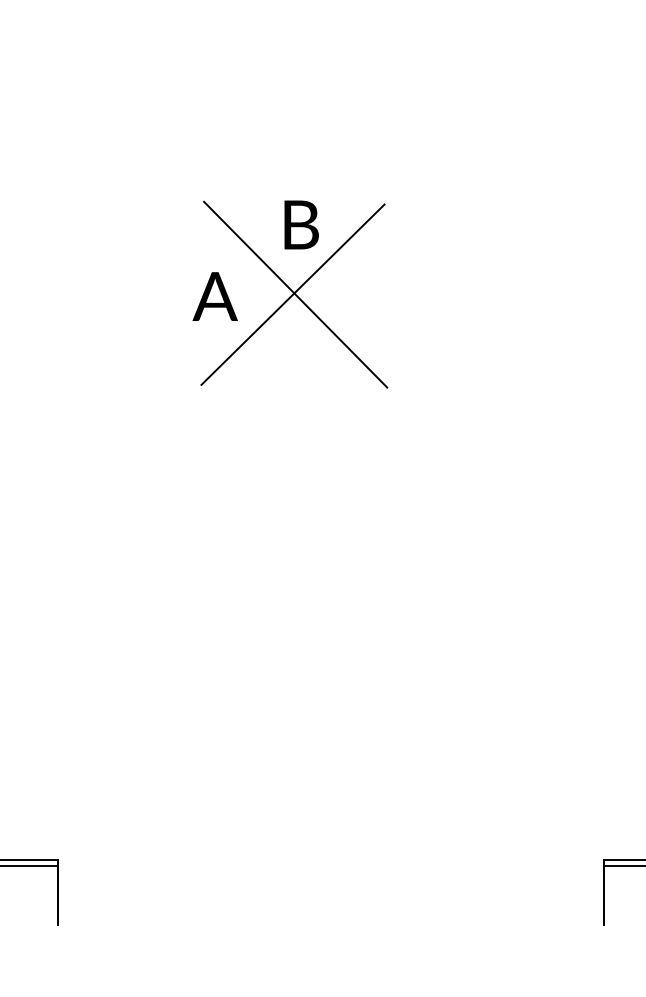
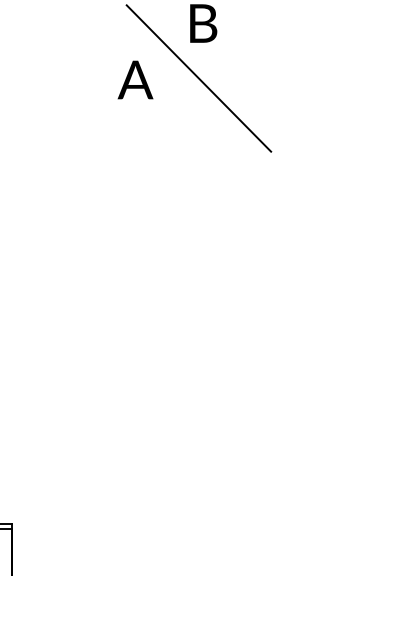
line: (292, 294) -> (196, 78), removed

